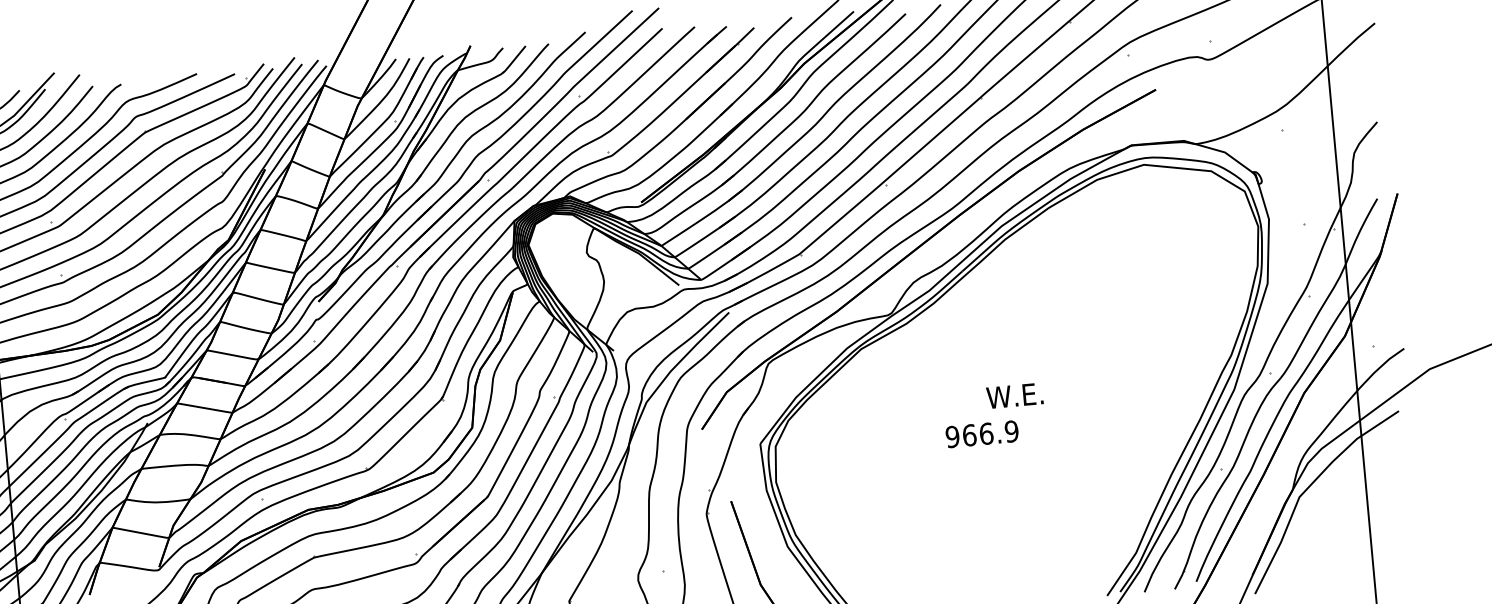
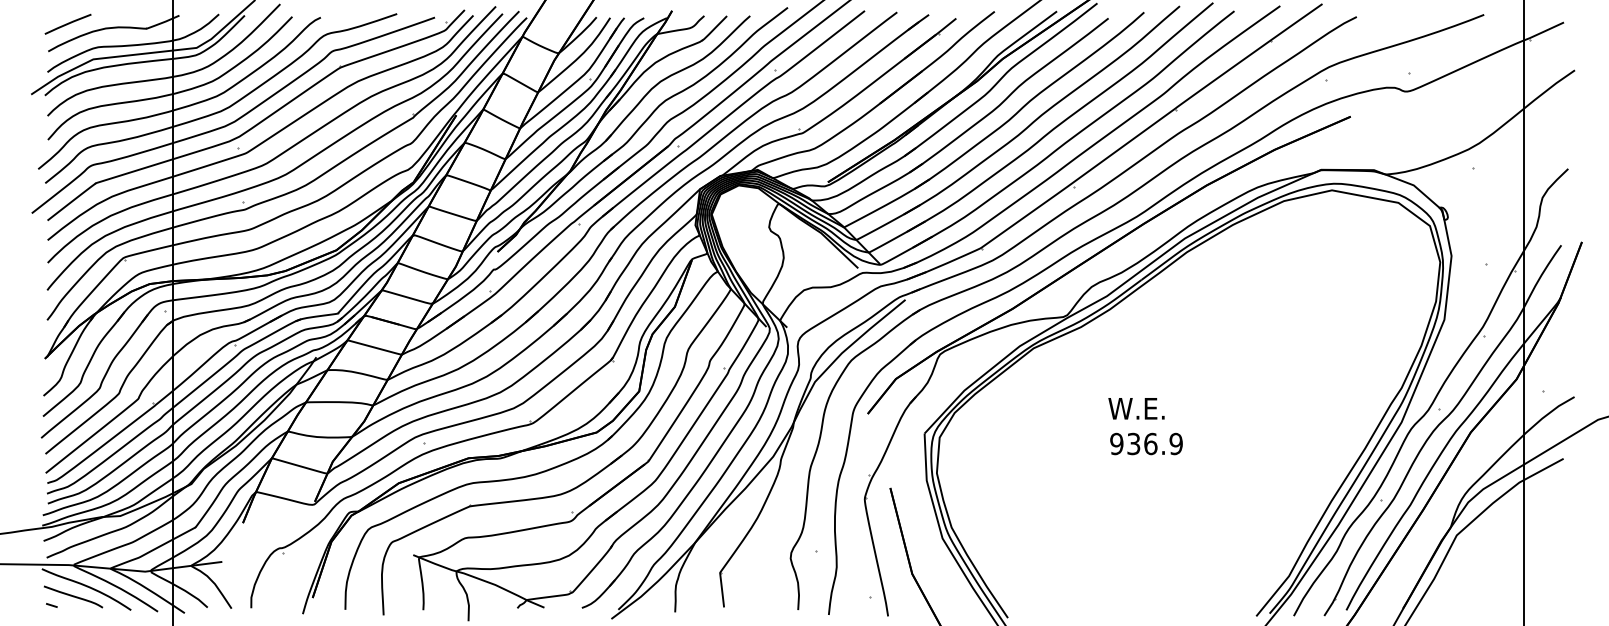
text: (1014, 395) -> (1136, 408), moved
text: (969, 434) -> (1133, 443), 966.9 -> 936.9

